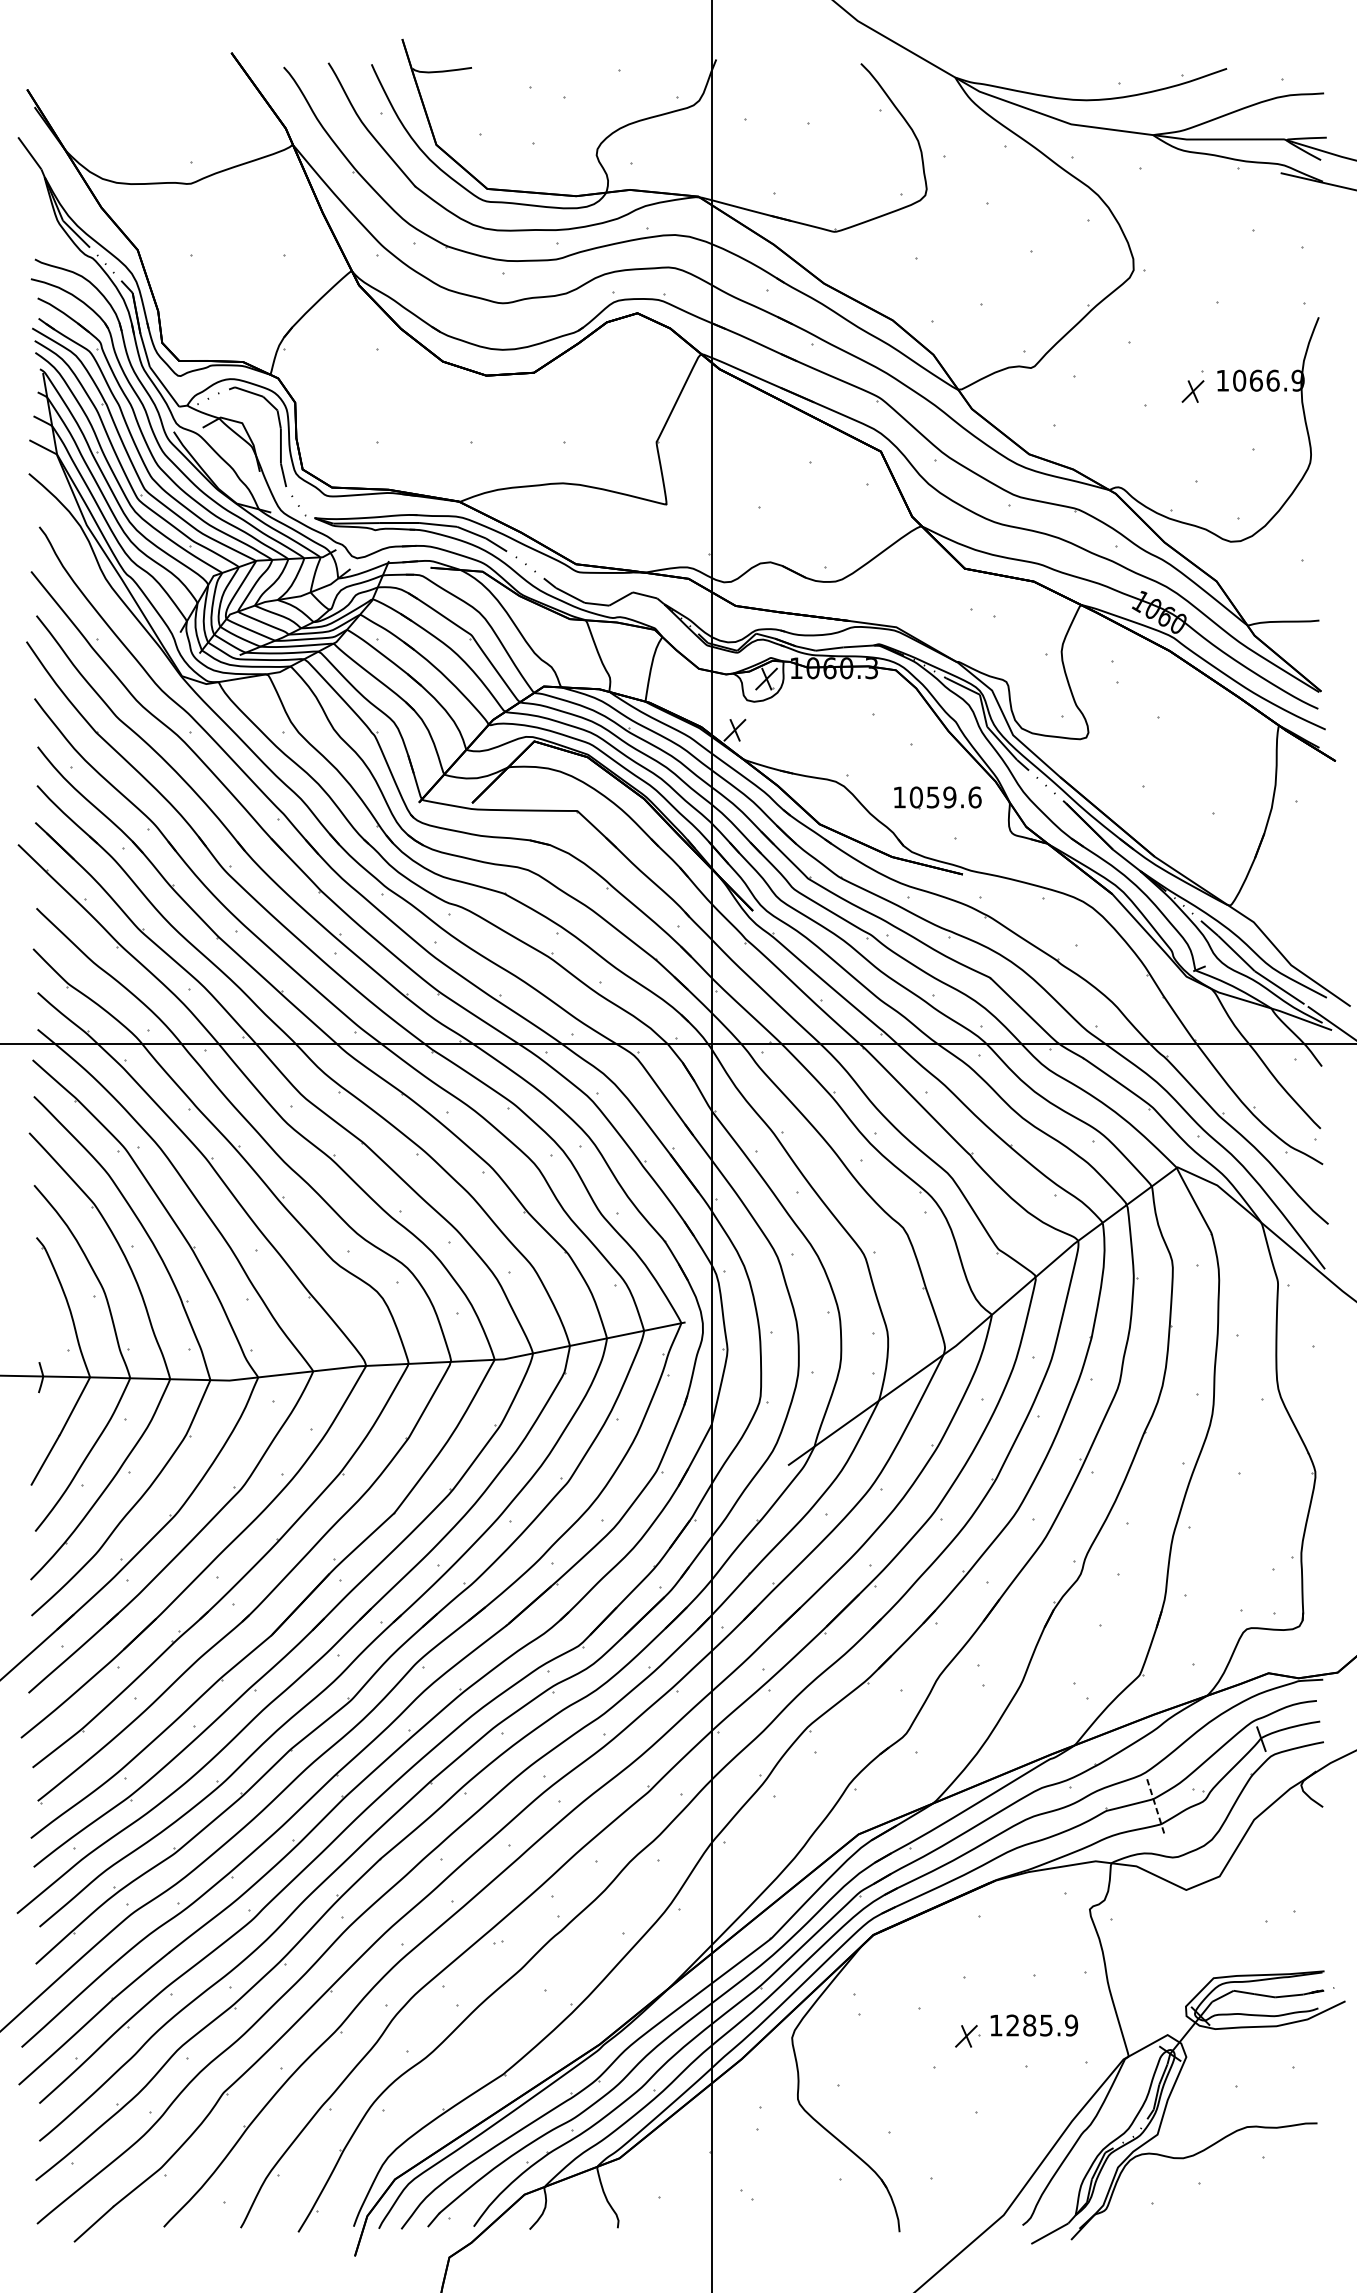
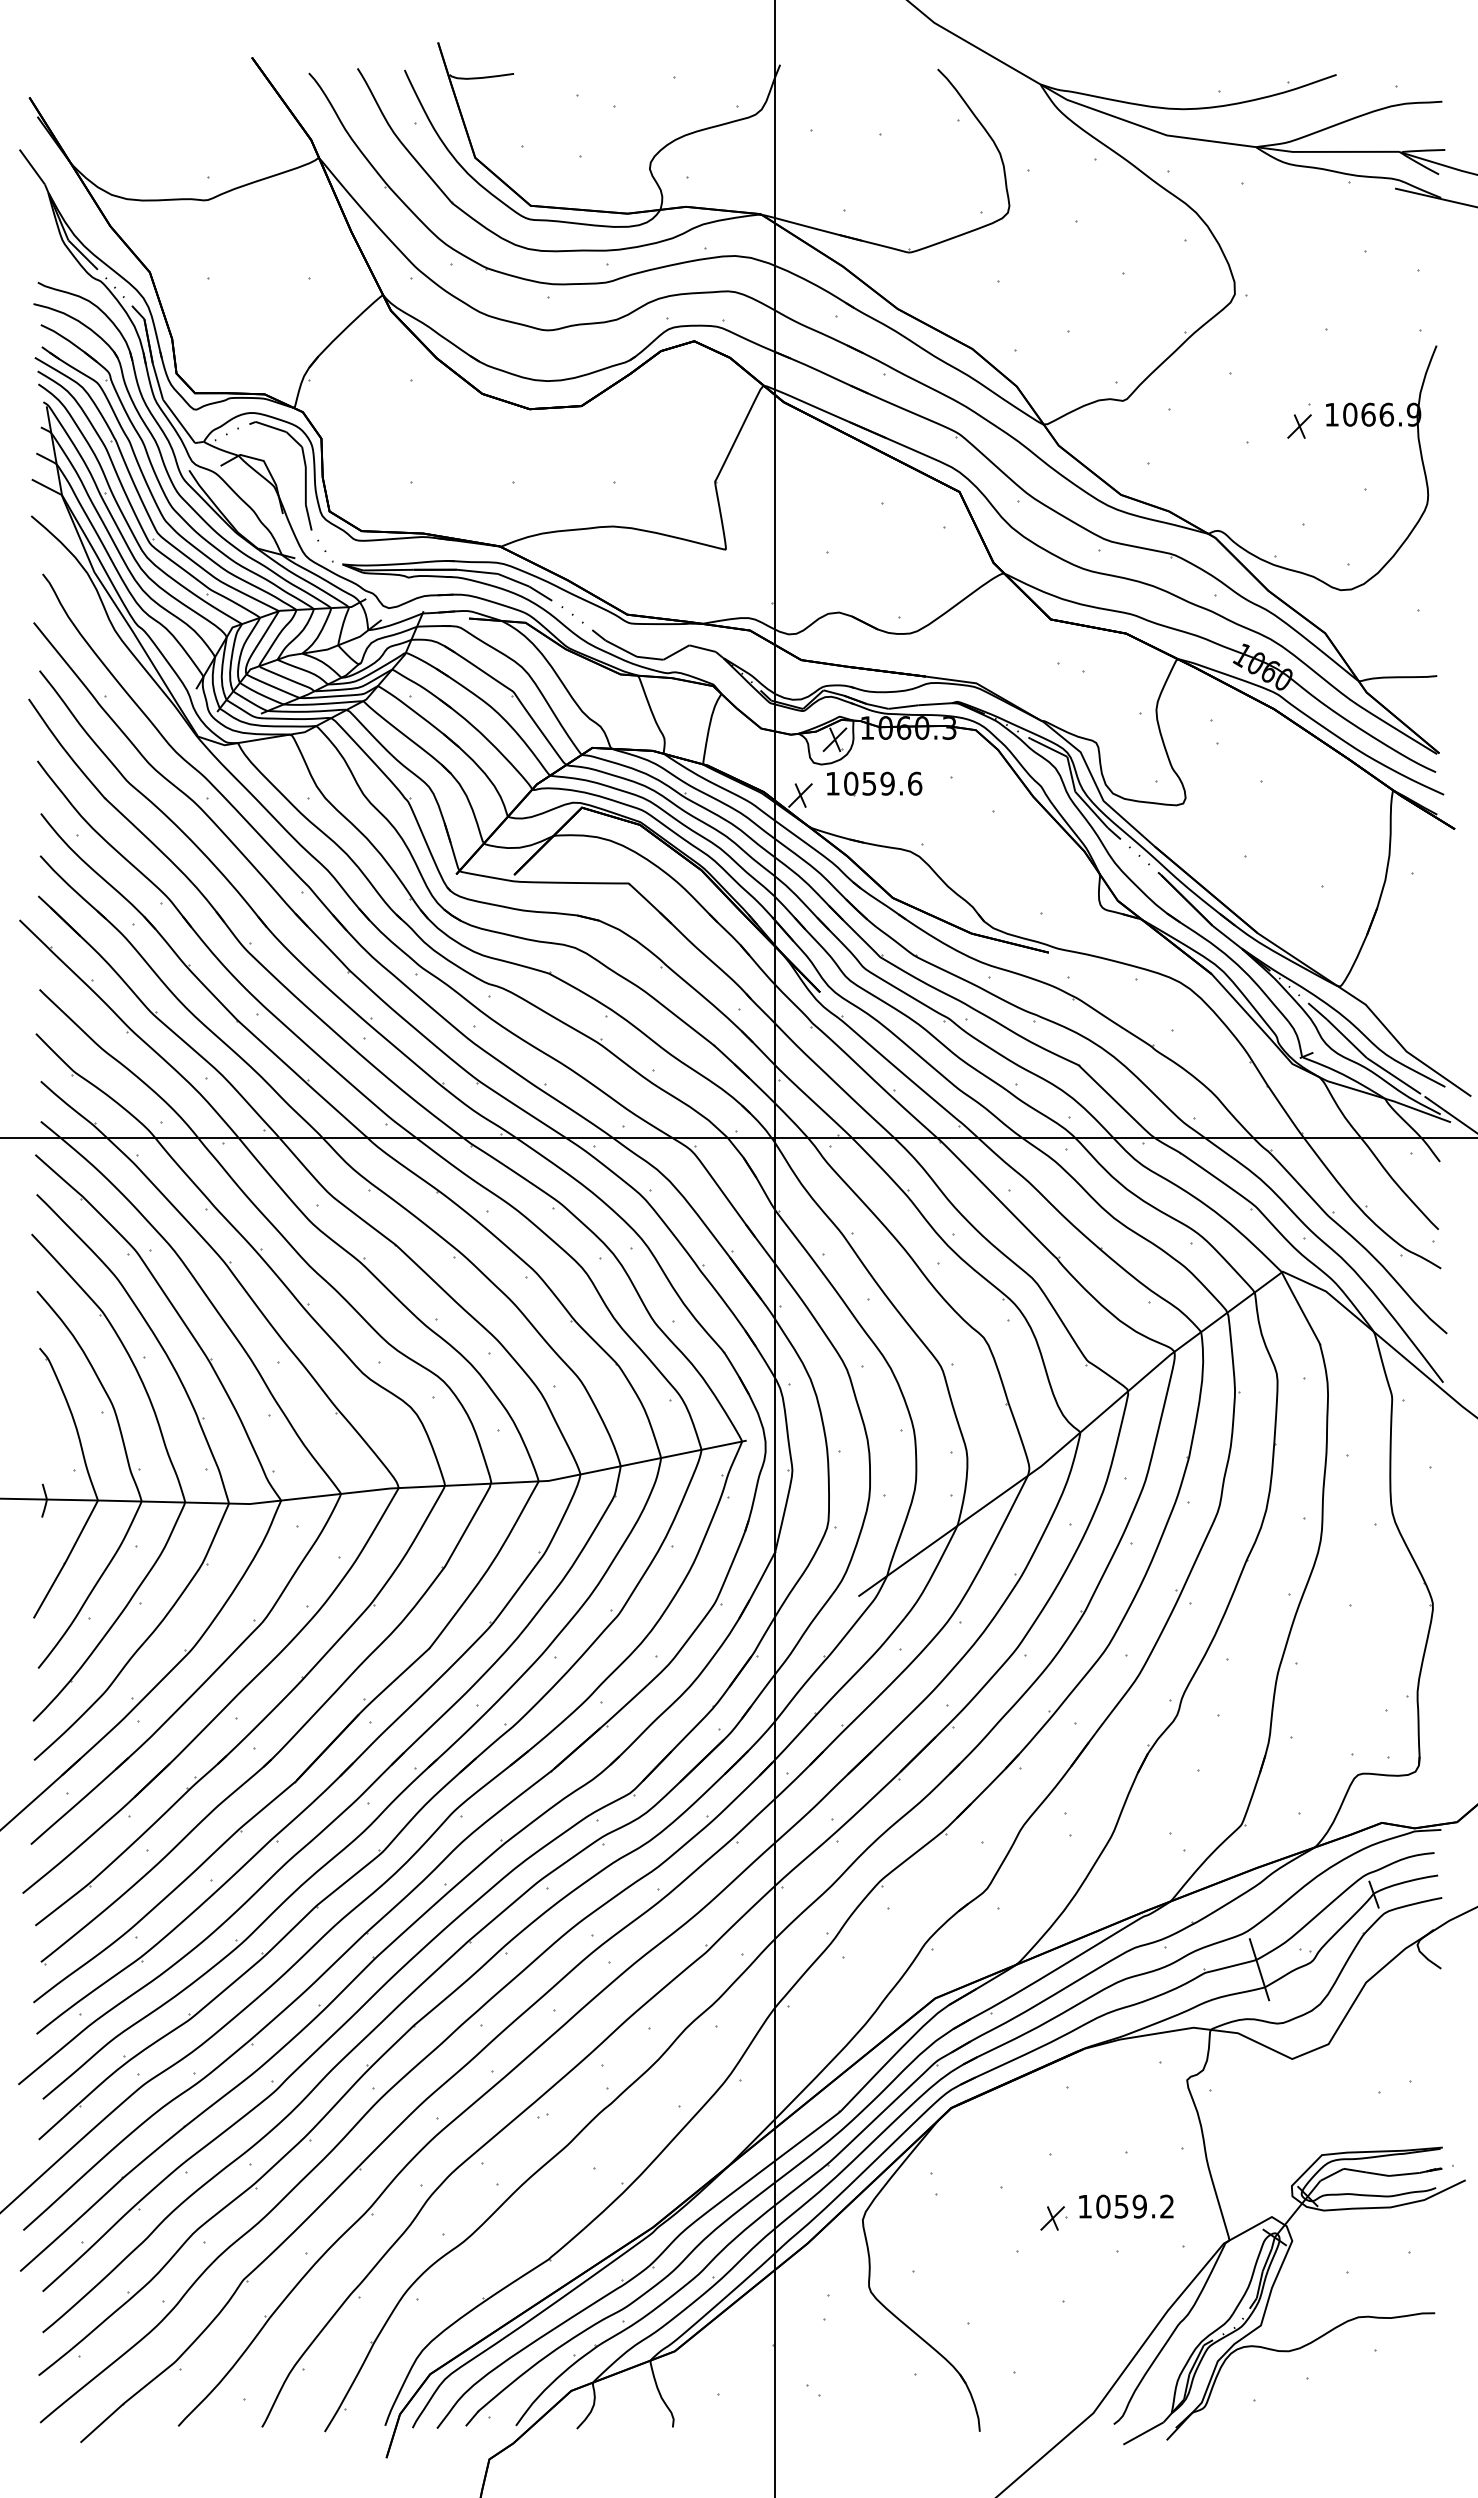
part: (937, 797) -> (874, 783), moved
line: (1156, 1807) -> (1259, 1969), dashed -> solid
text: (1042, 2025) -> (1135, 2206), 1285.9 -> 1059.2

